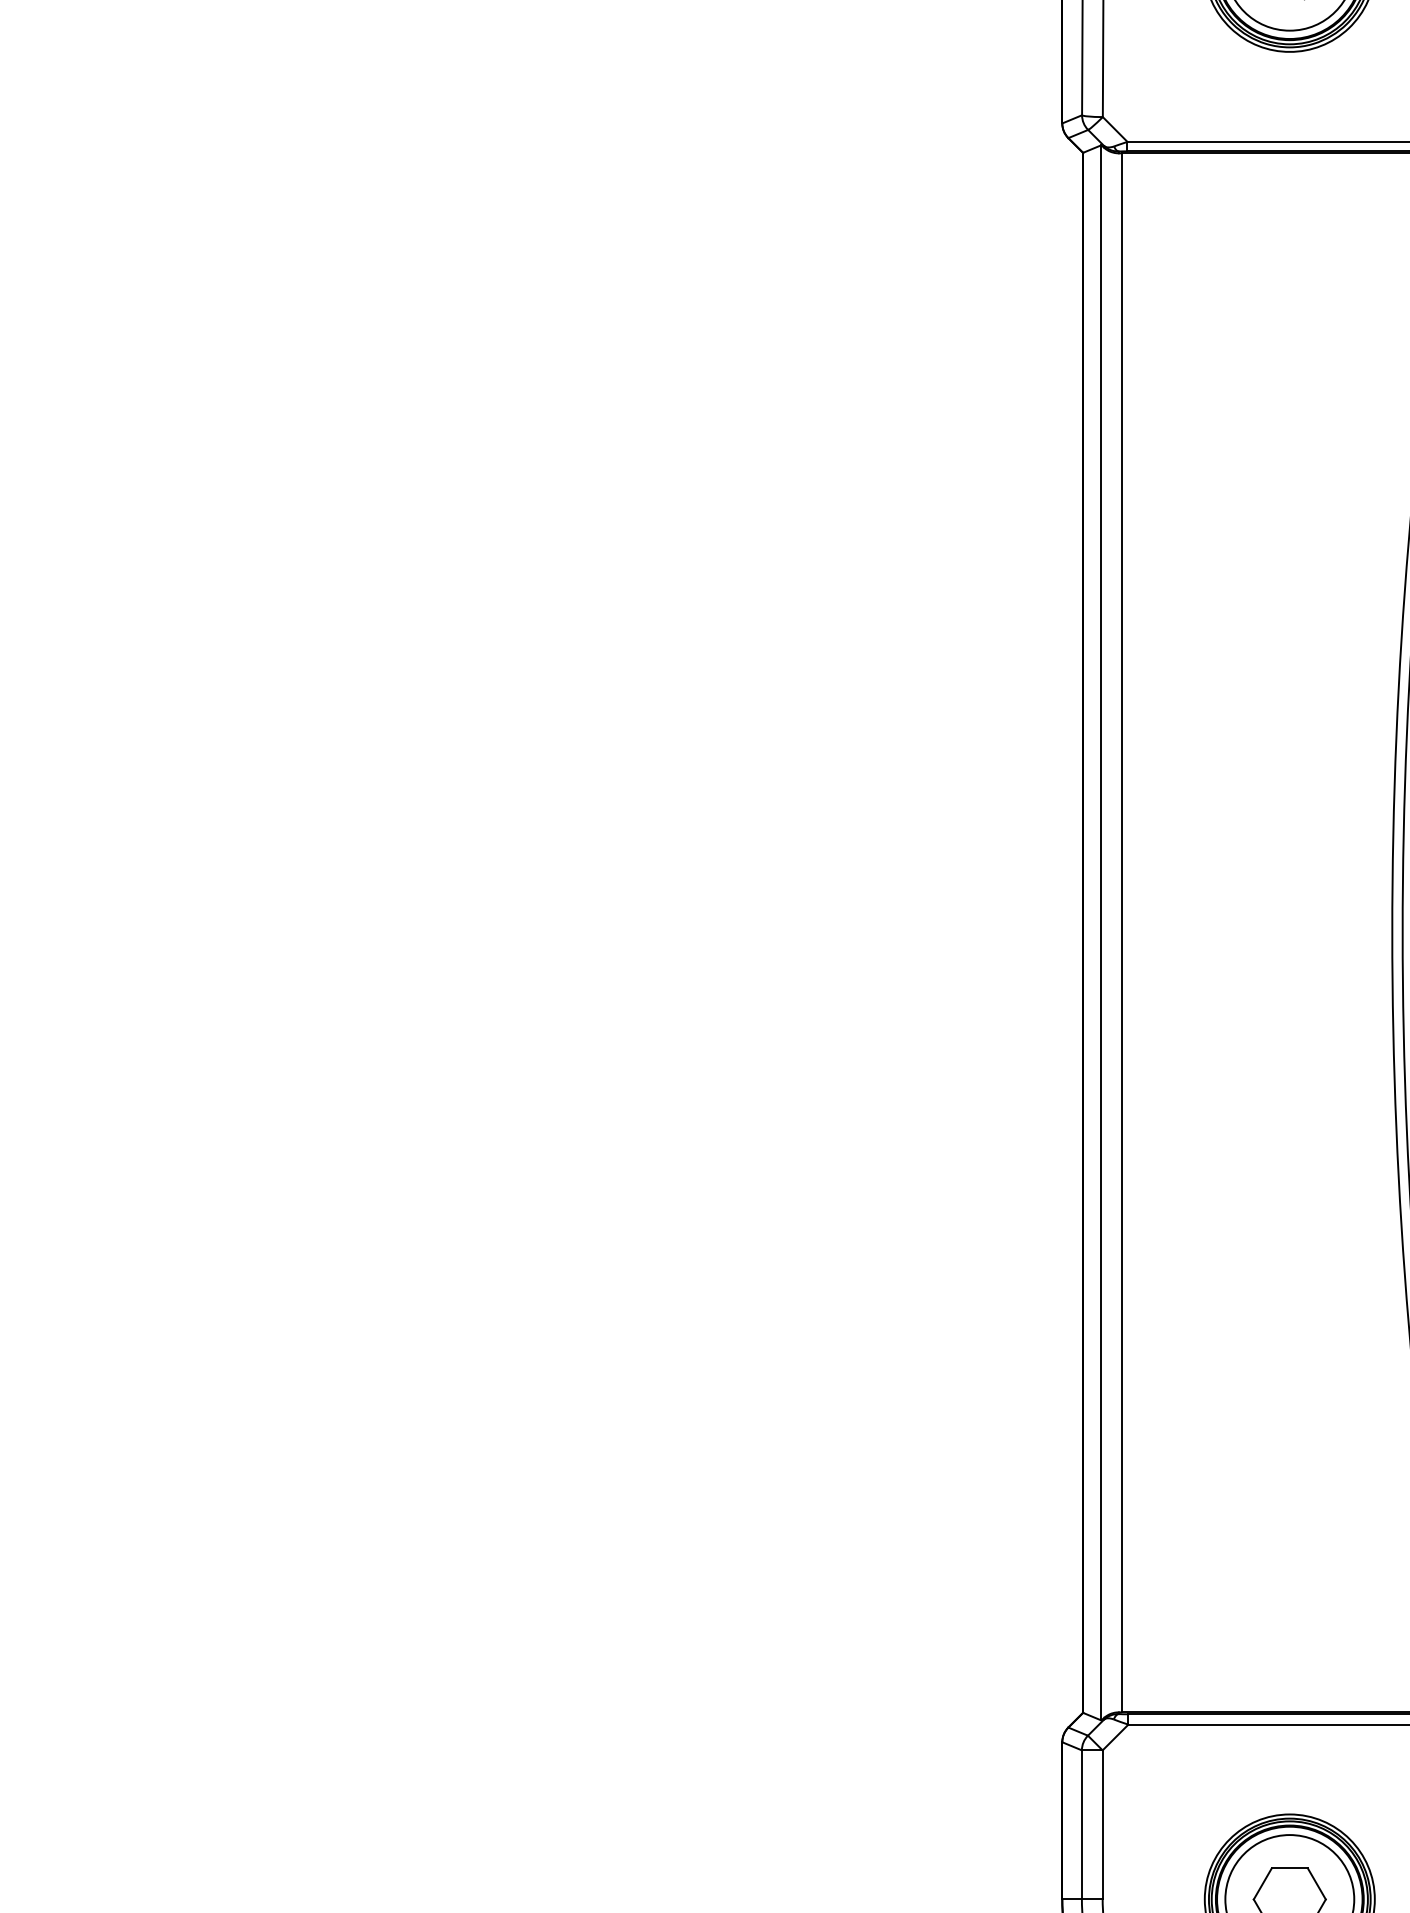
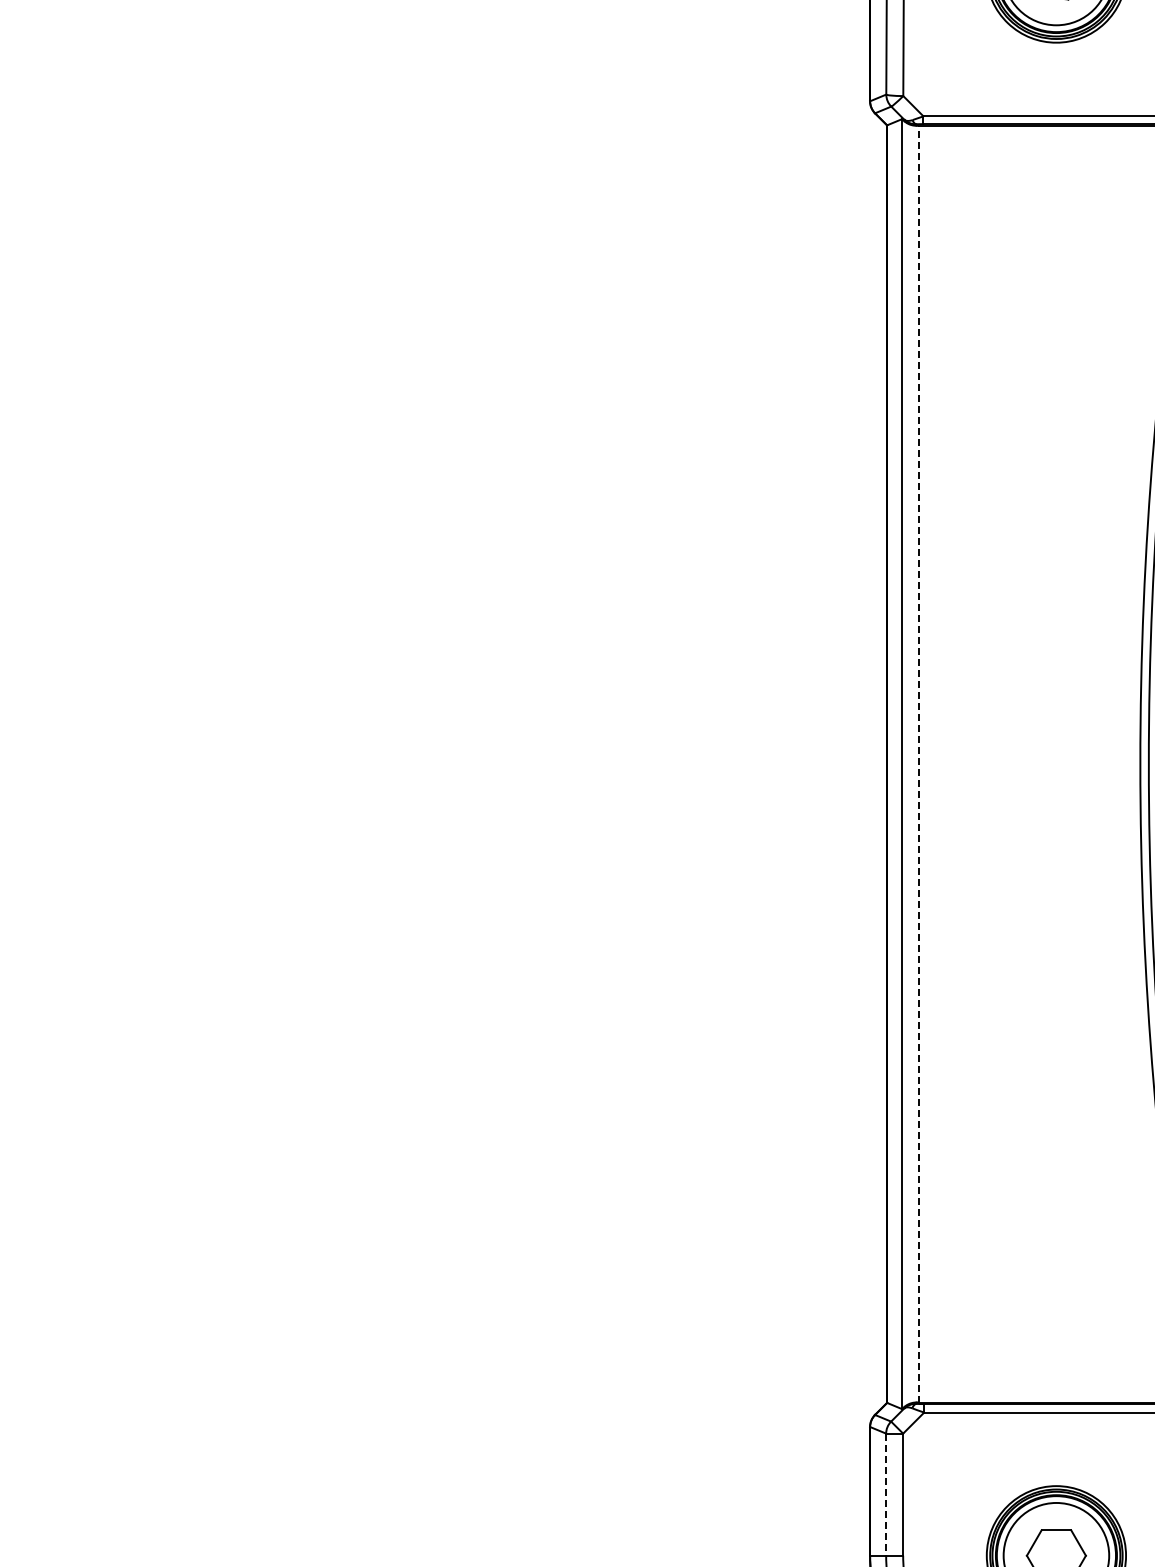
line: (1121, 932) -> (918, 763), solid -> dashed
line: (1082, 1825) -> (886, 1495), solid -> dashed

